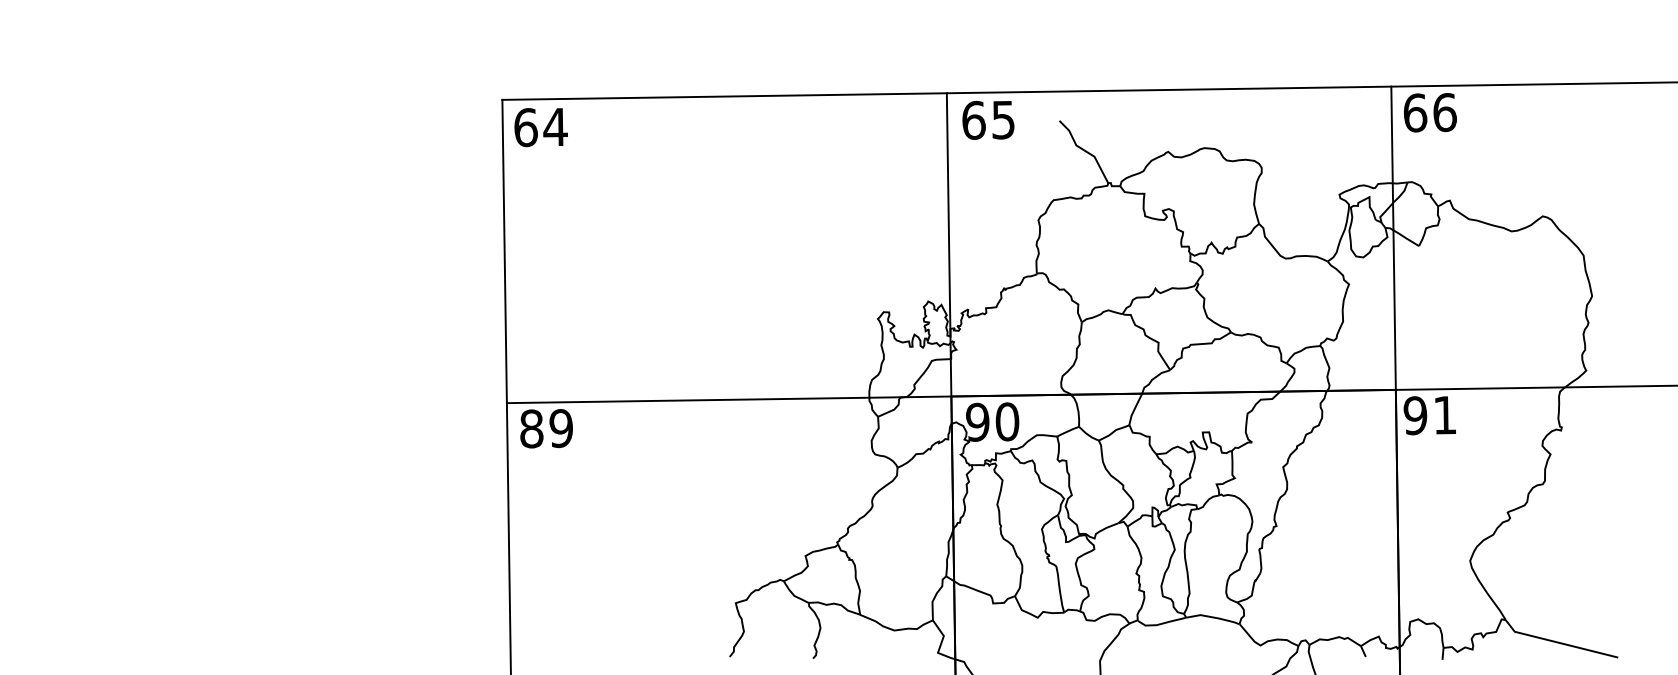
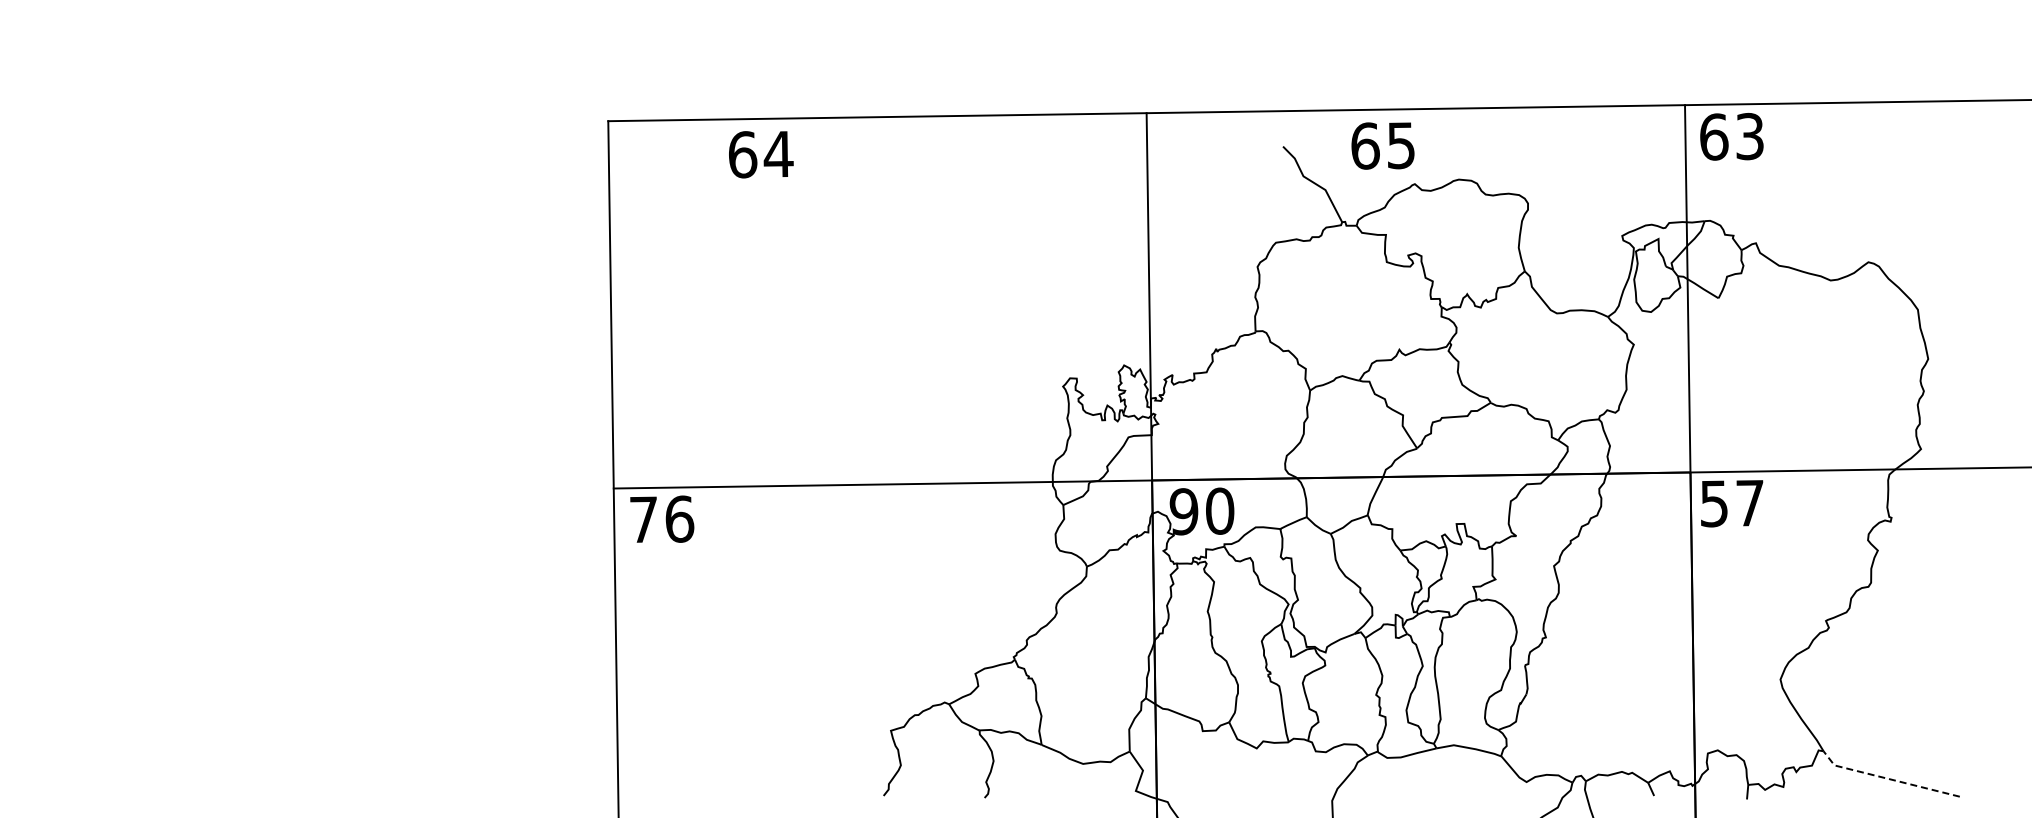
text: (1445, 112) -> (1750, 136), 66 -> 63
text: (988, 119) -> (1382, 145), moved
text: (541, 127) -> (761, 154), moved
text: (1429, 415) -> (1731, 503), 91 -> 57
text: (547, 428) -> (662, 519), 89 -> 76
line: (1558, 642) -> (1887, 778), solid -> dashed

